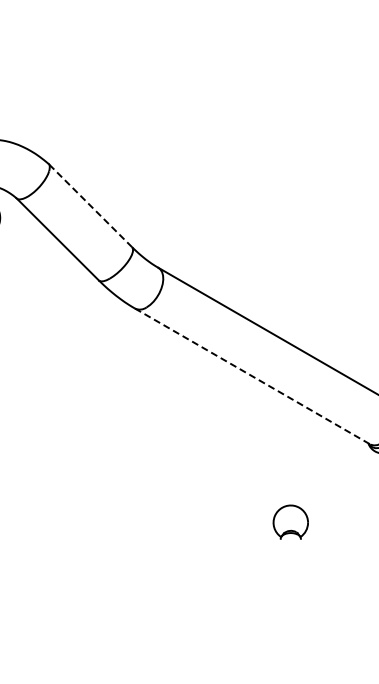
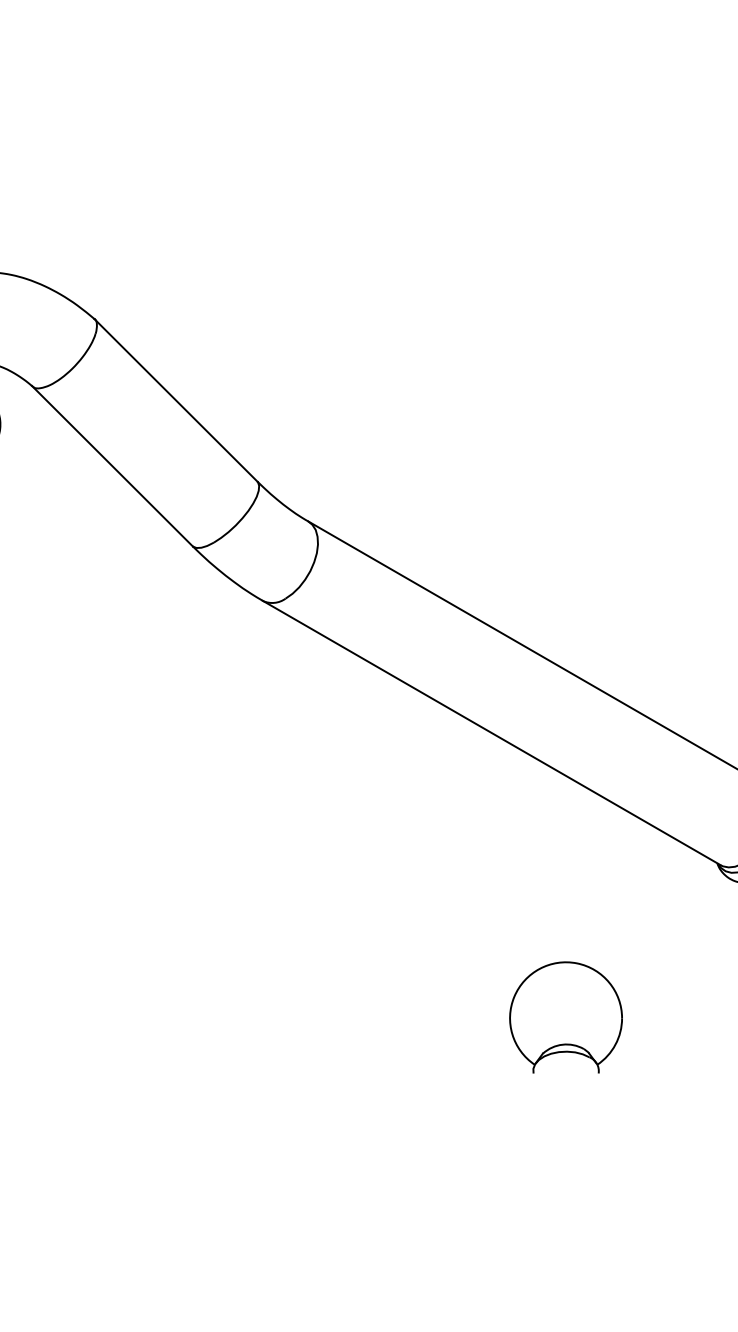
line: (90, 205) -> (176, 400), dashed -> solid
line: (252, 376) -> (491, 733), dashed -> solid
part: (290, 522) -> (565, 1017), size x1.67

